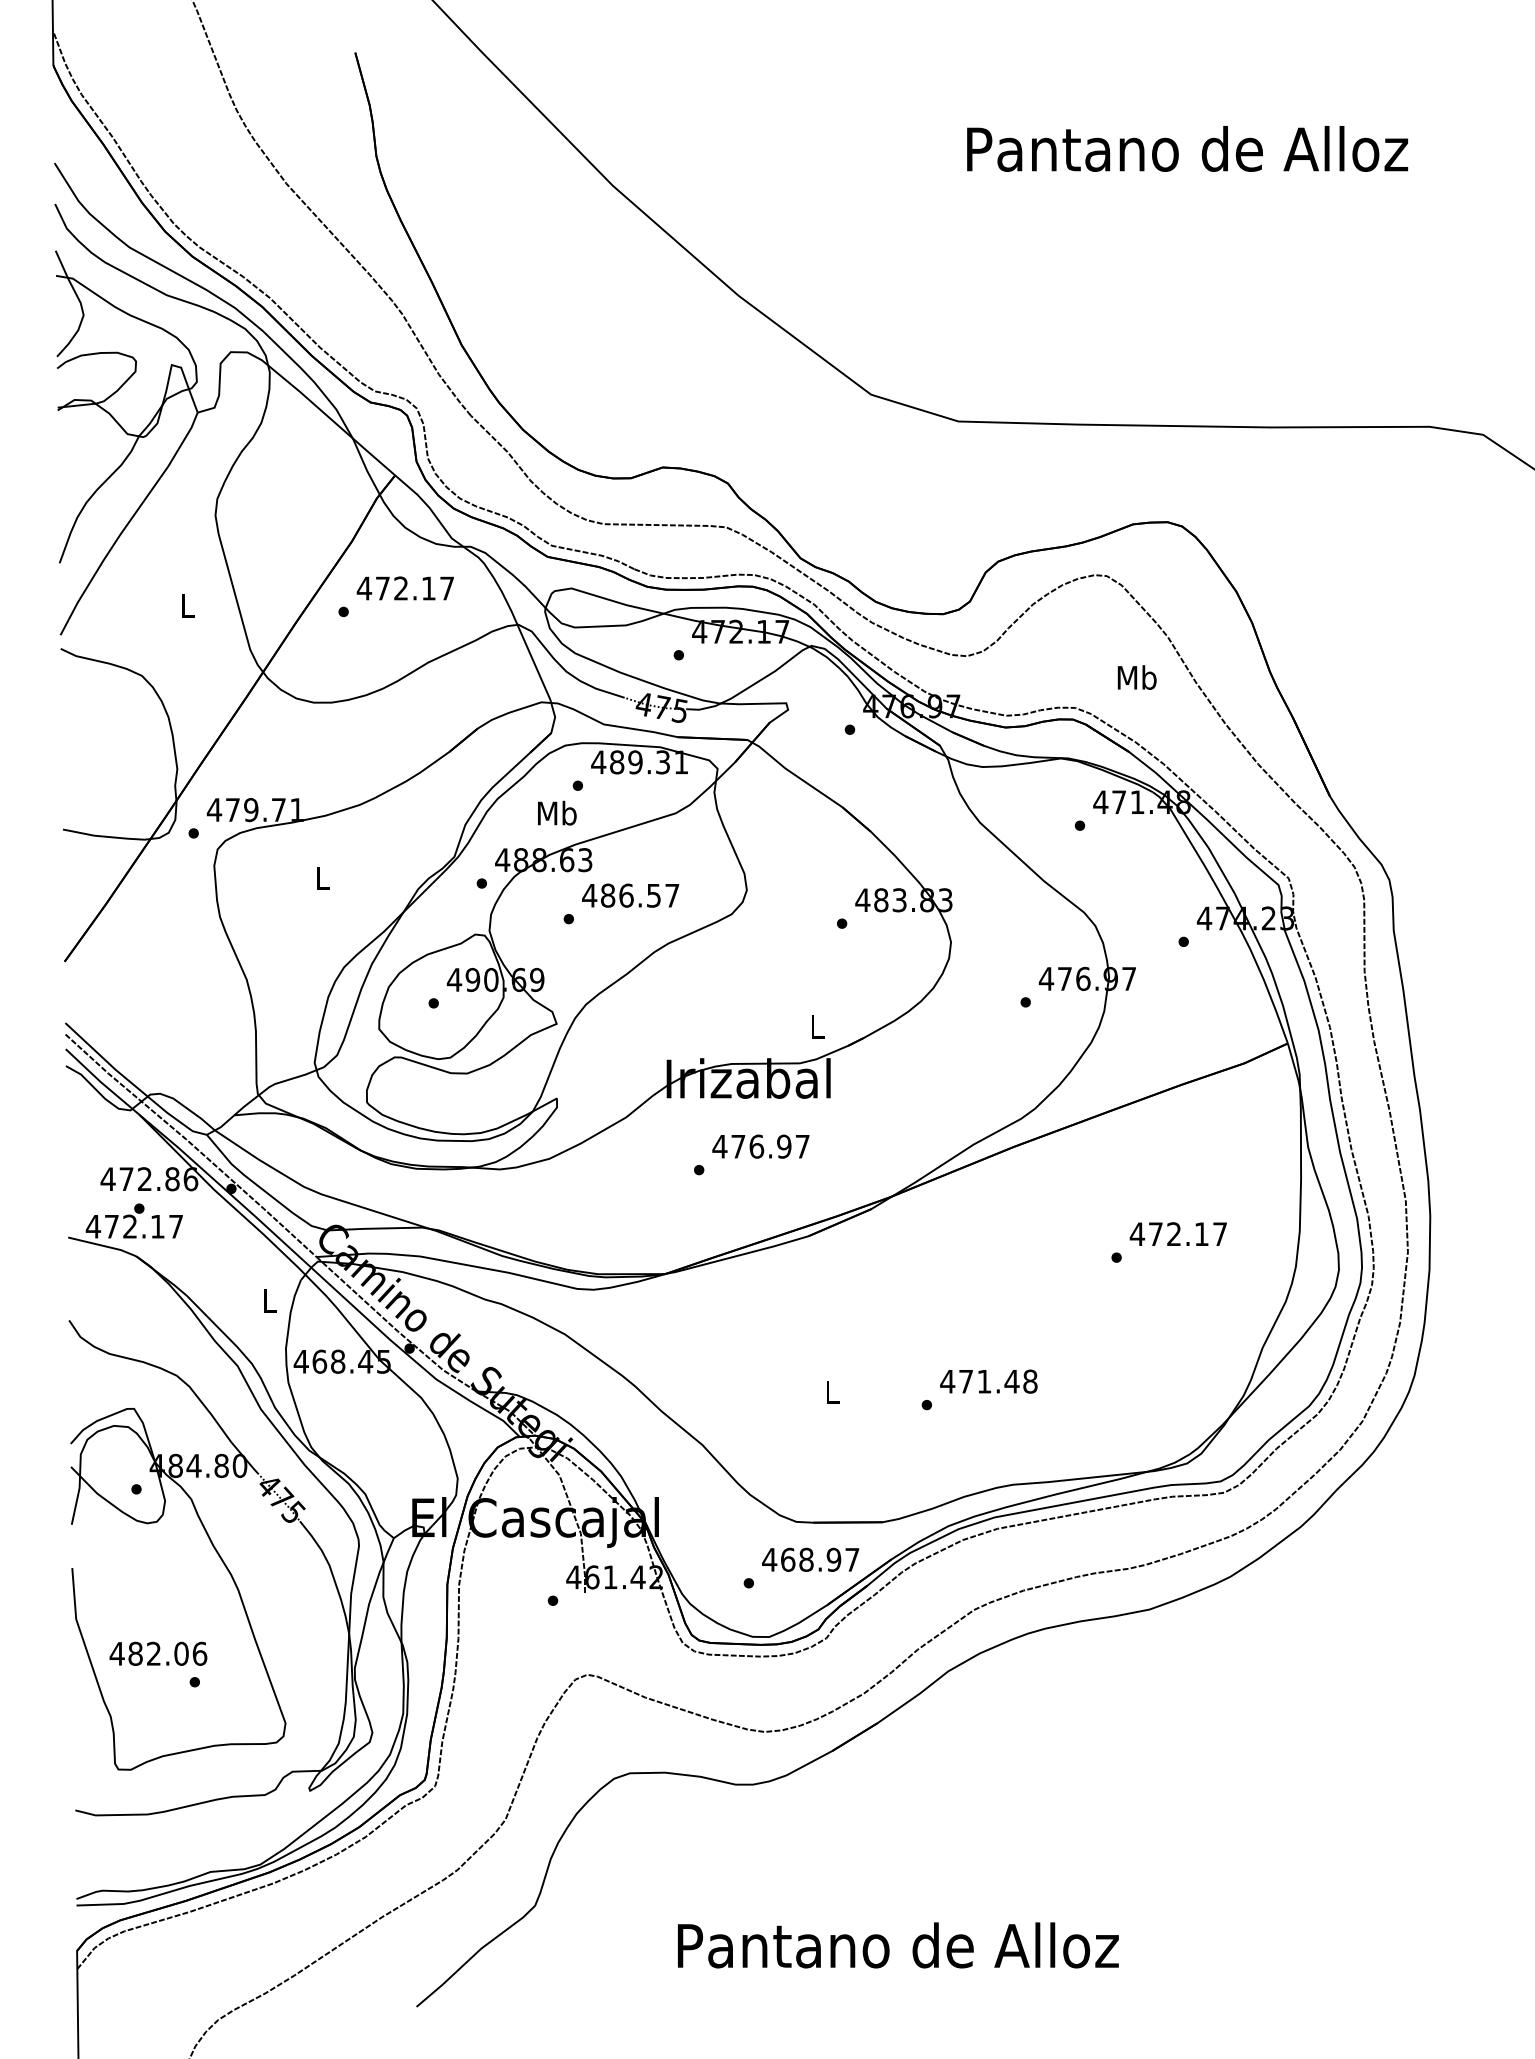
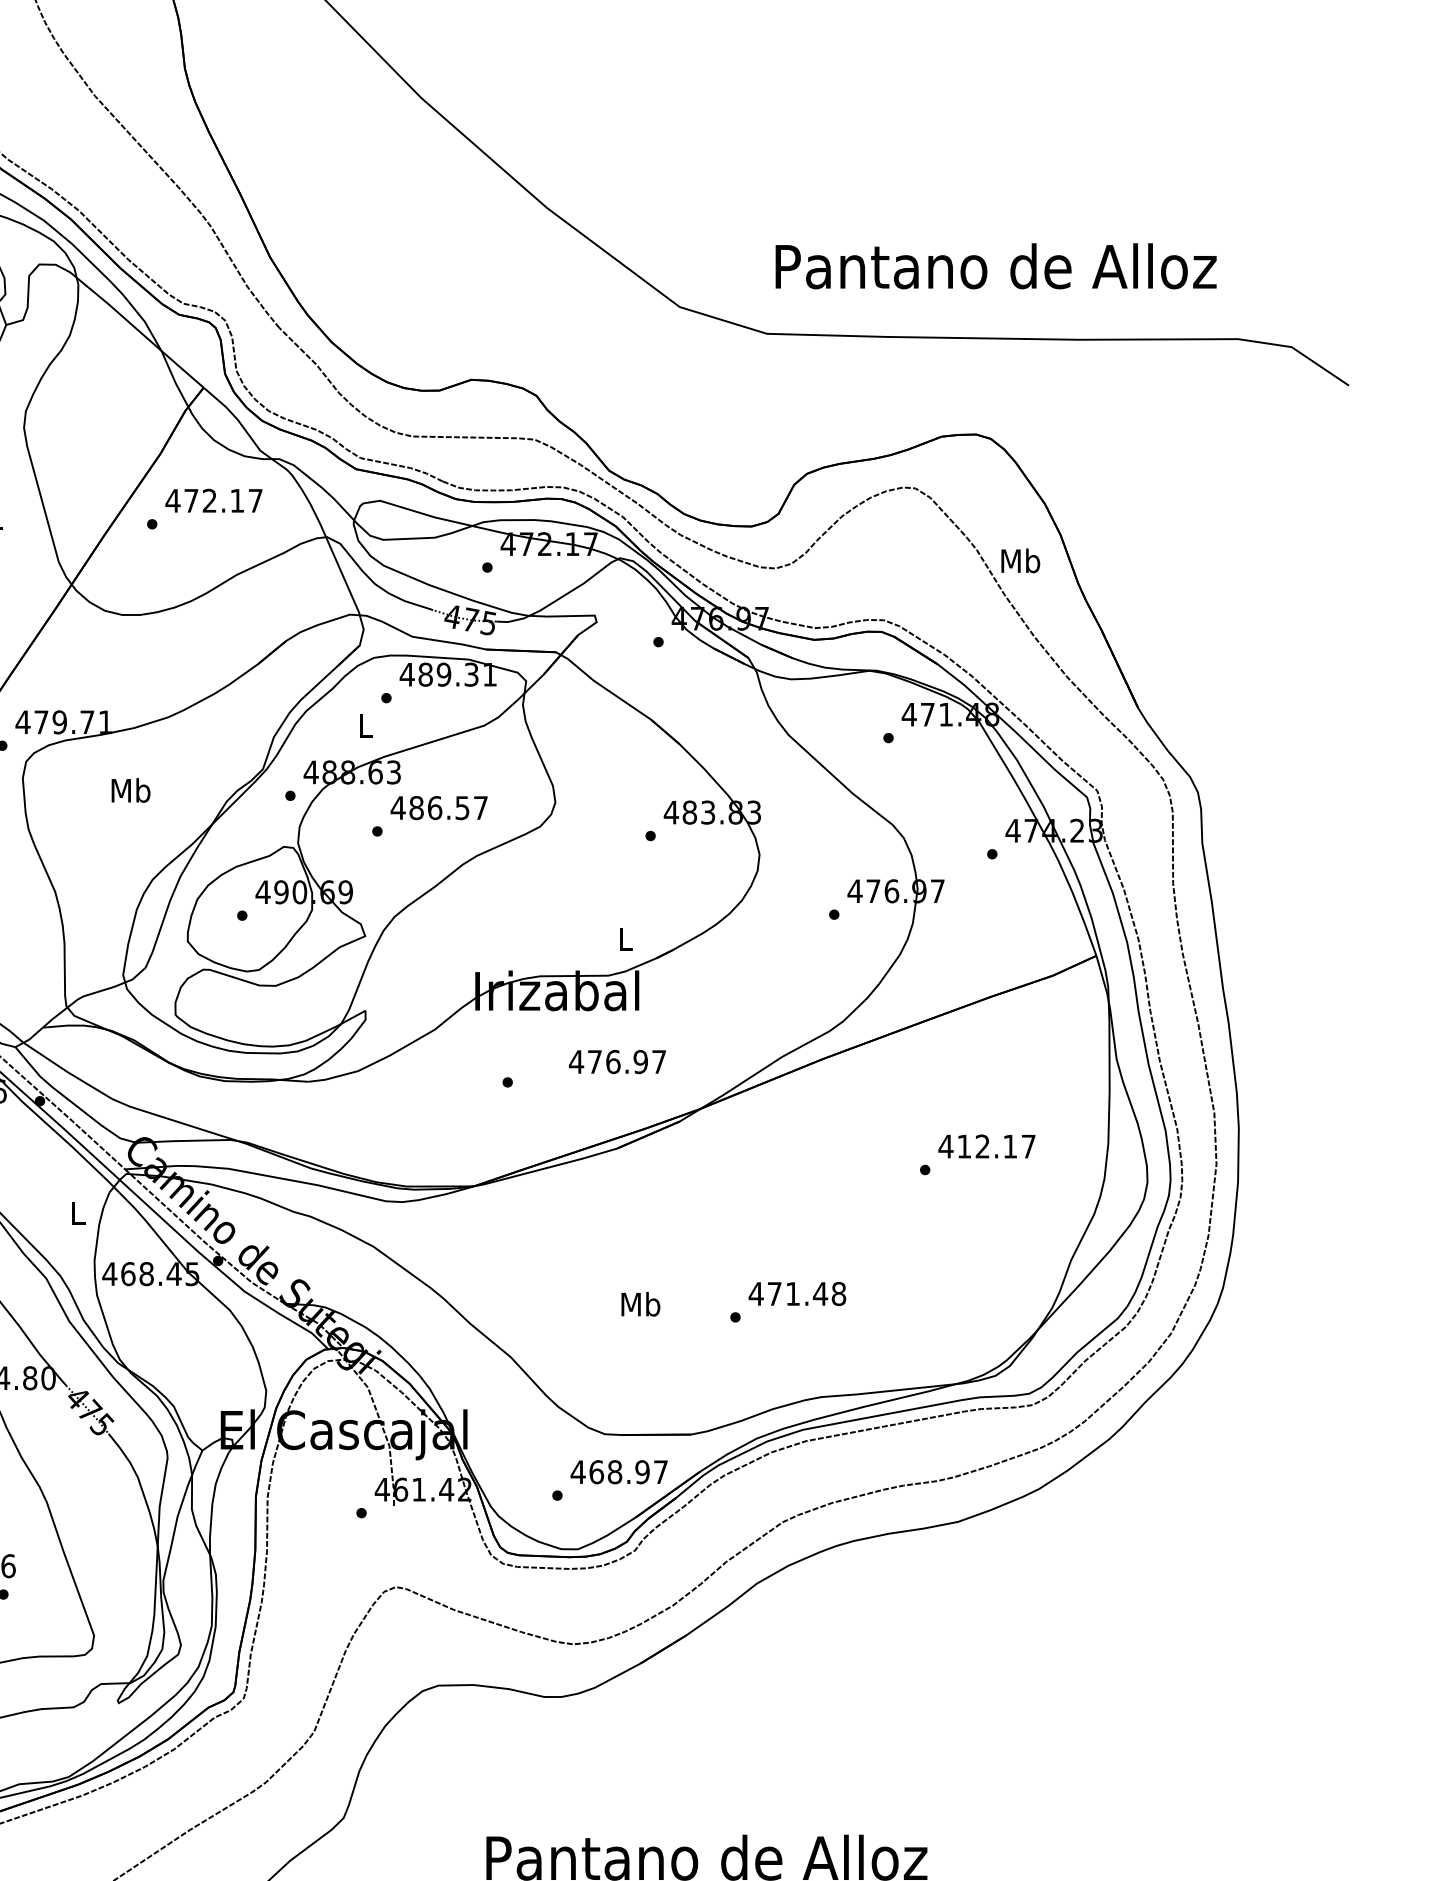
text: (1187, 148) -> (996, 265), moved
text: (1136, 677) -> (1020, 560), moved
text: (557, 812) -> (366, 724), Mb -> L
text: (322, 877) -> (131, 789), L -> Mb
text: (760, 1146) -> (617, 1061), moved
text: (1155, 1233) -> (964, 1145), 472.17 -> 412.17
text: (832, 1391) -> (641, 1303), L -> Mb

